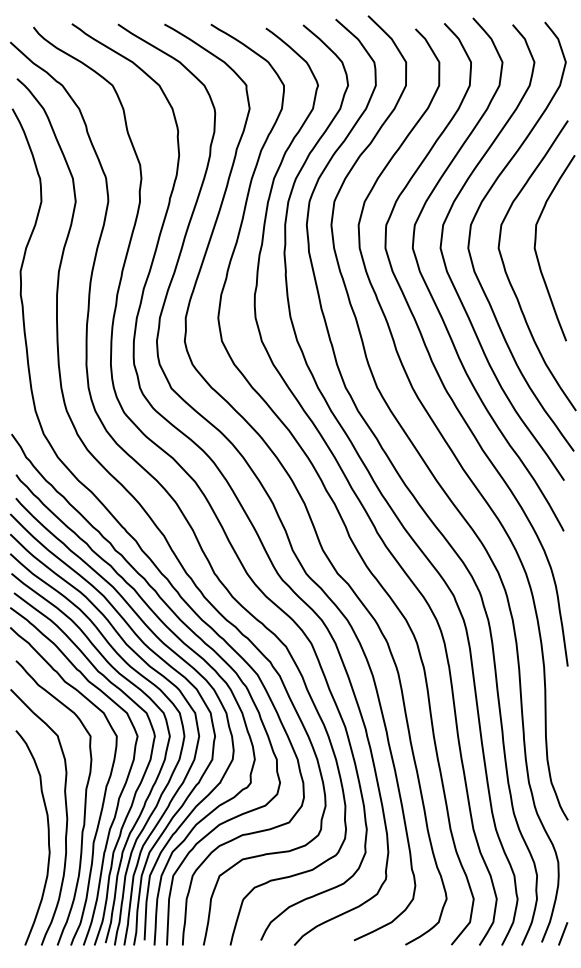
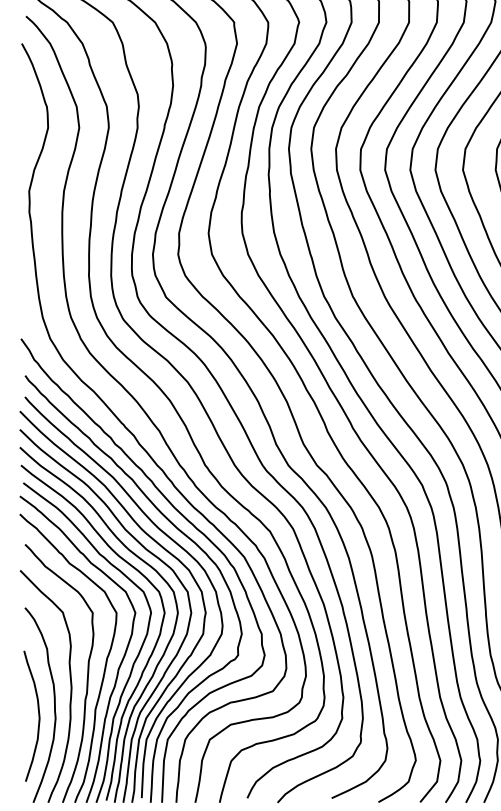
curve: (30, 849) -> (38, 715), added

